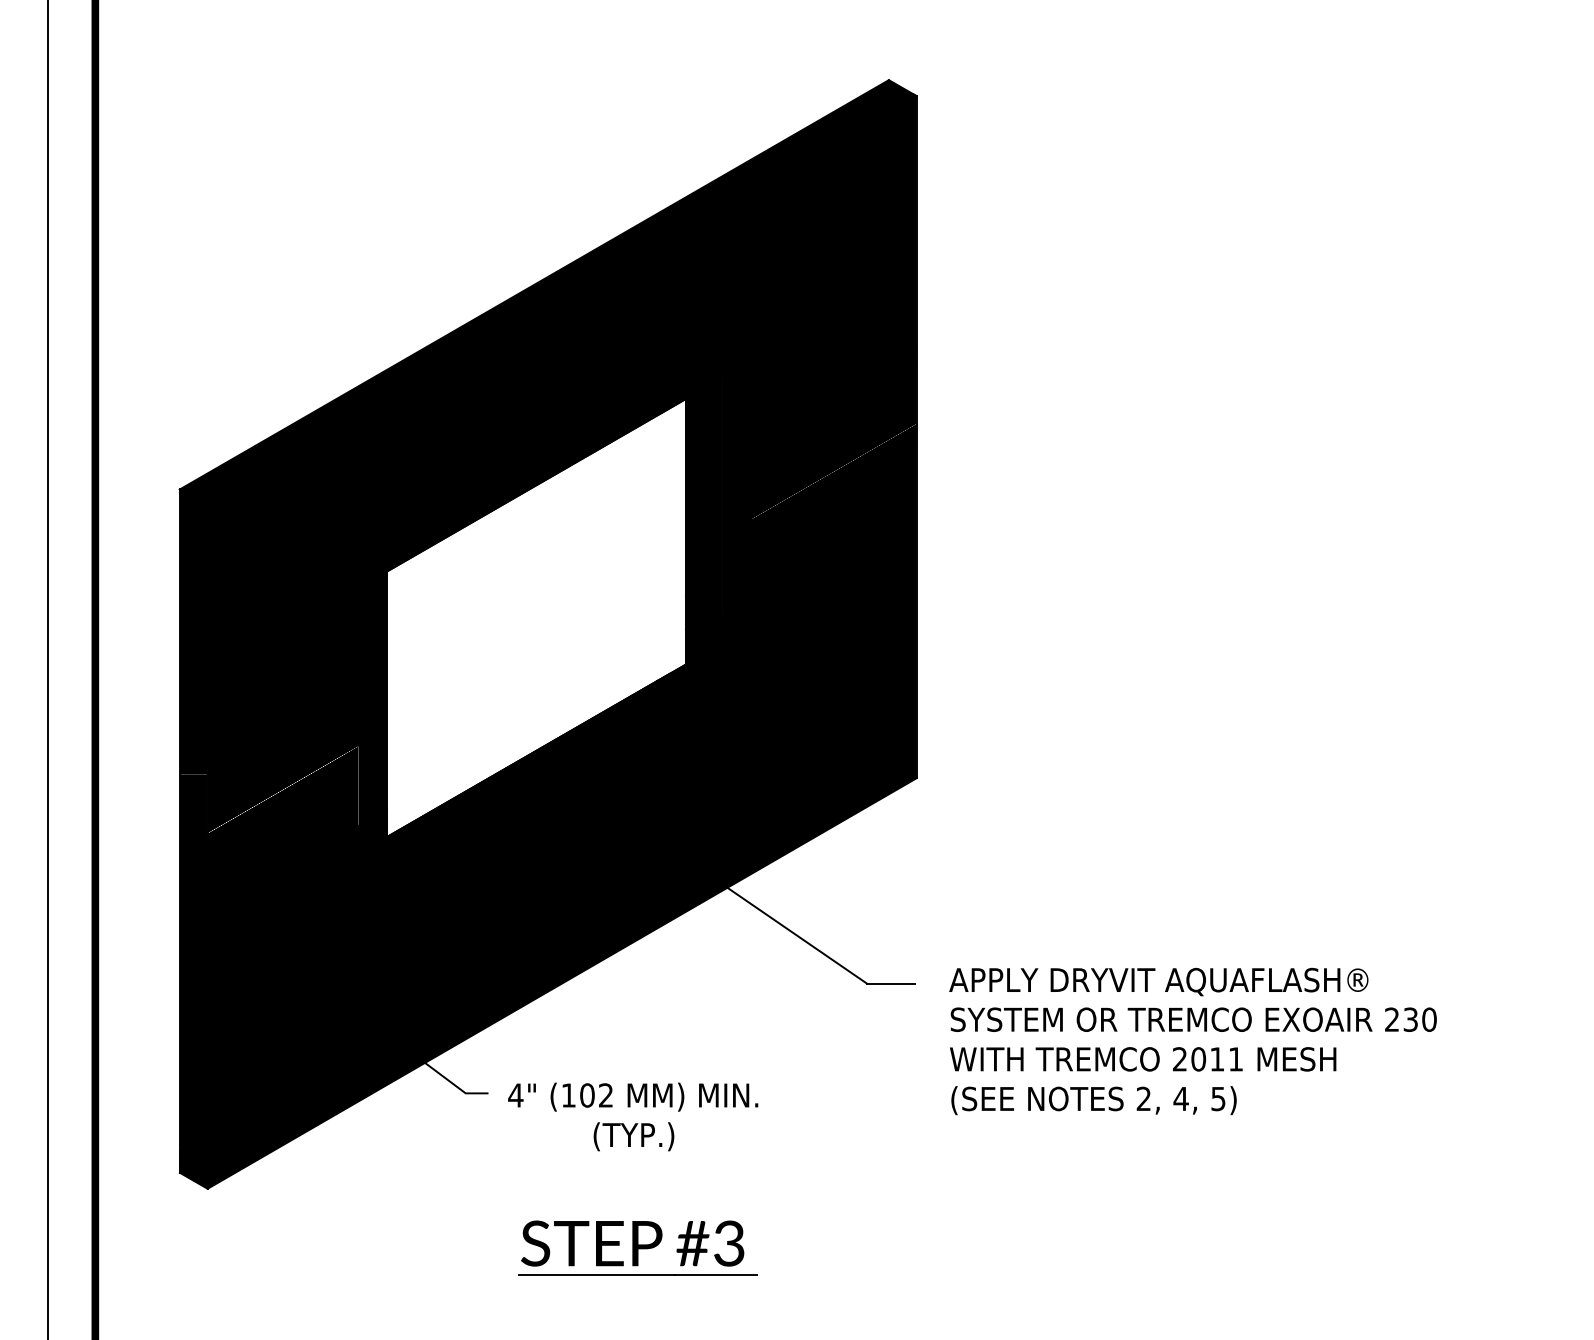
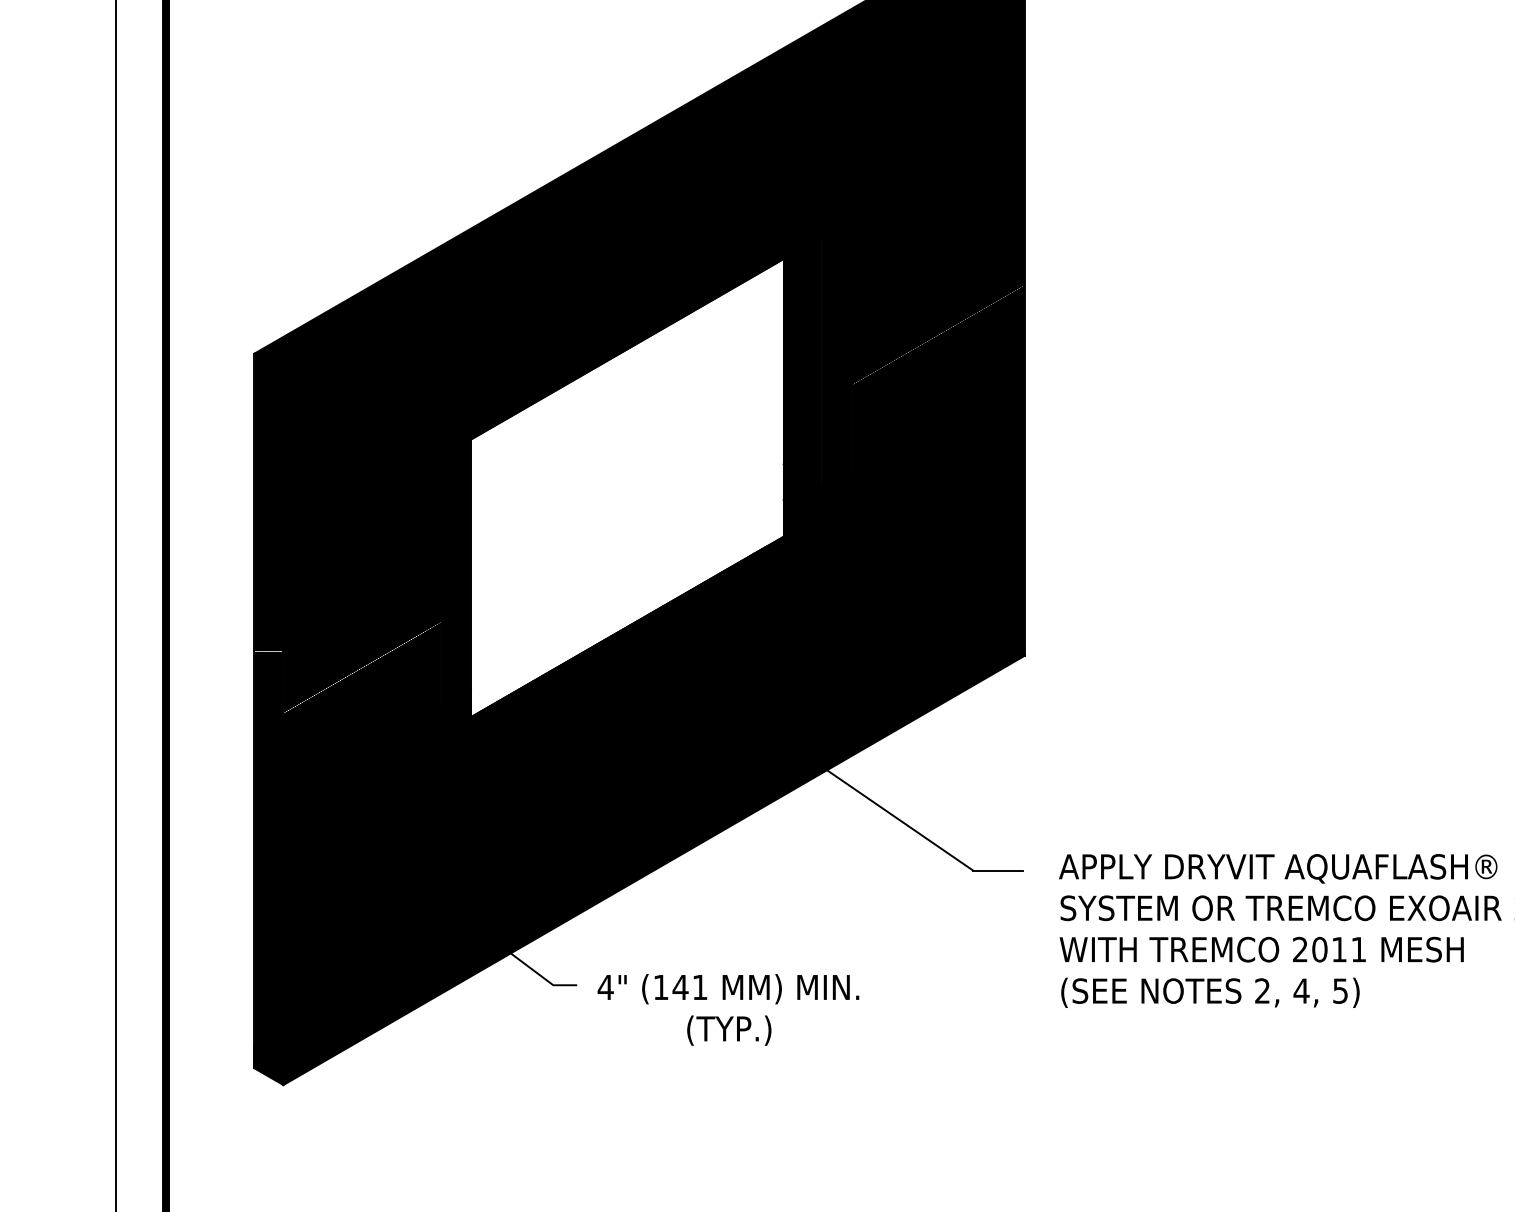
text: (595, 1095) -> (689, 987), (102 -> (141
part: (637, 1247) -> (732, 1146), removed

